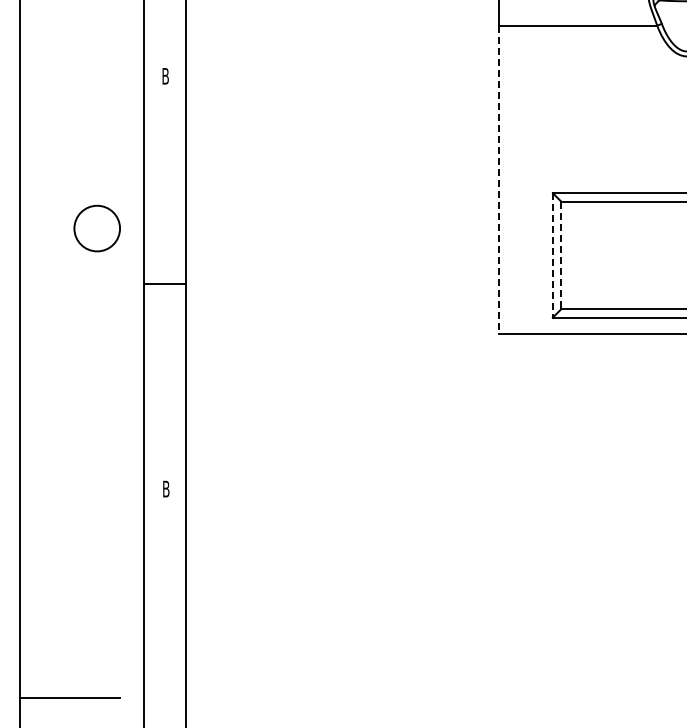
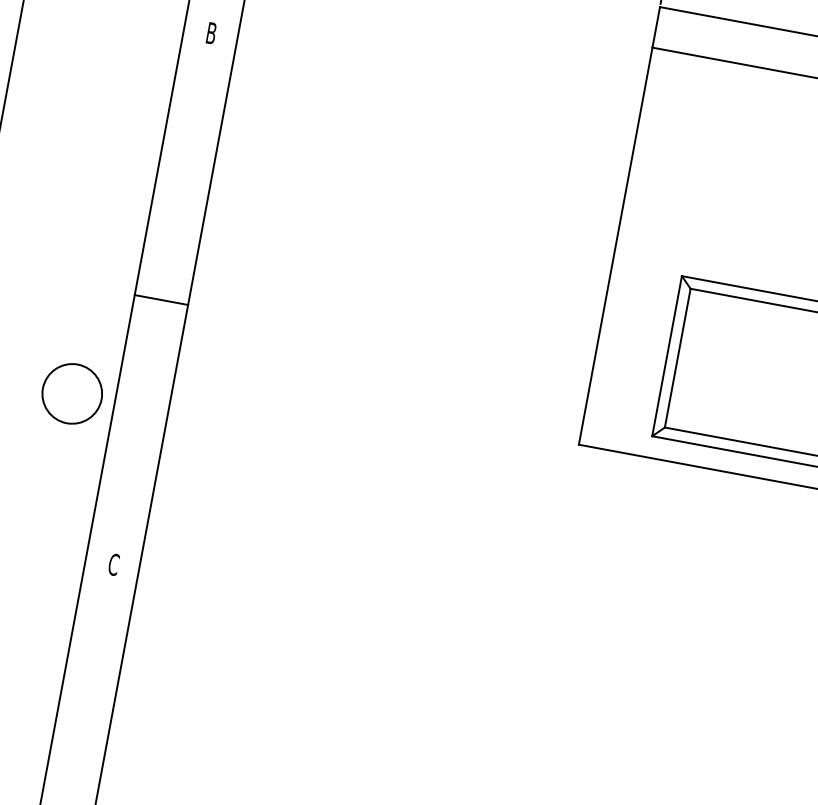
line: (498, 180) -> (614, 246), dashed -> solid
circle: (96, 228) -> (71, 393), moved
line: (552, 255) -> (666, 356), dashed -> solid
line: (561, 255) -> (678, 358), dashed -> solid
text: (165, 488) -> (113, 563), B -> C

